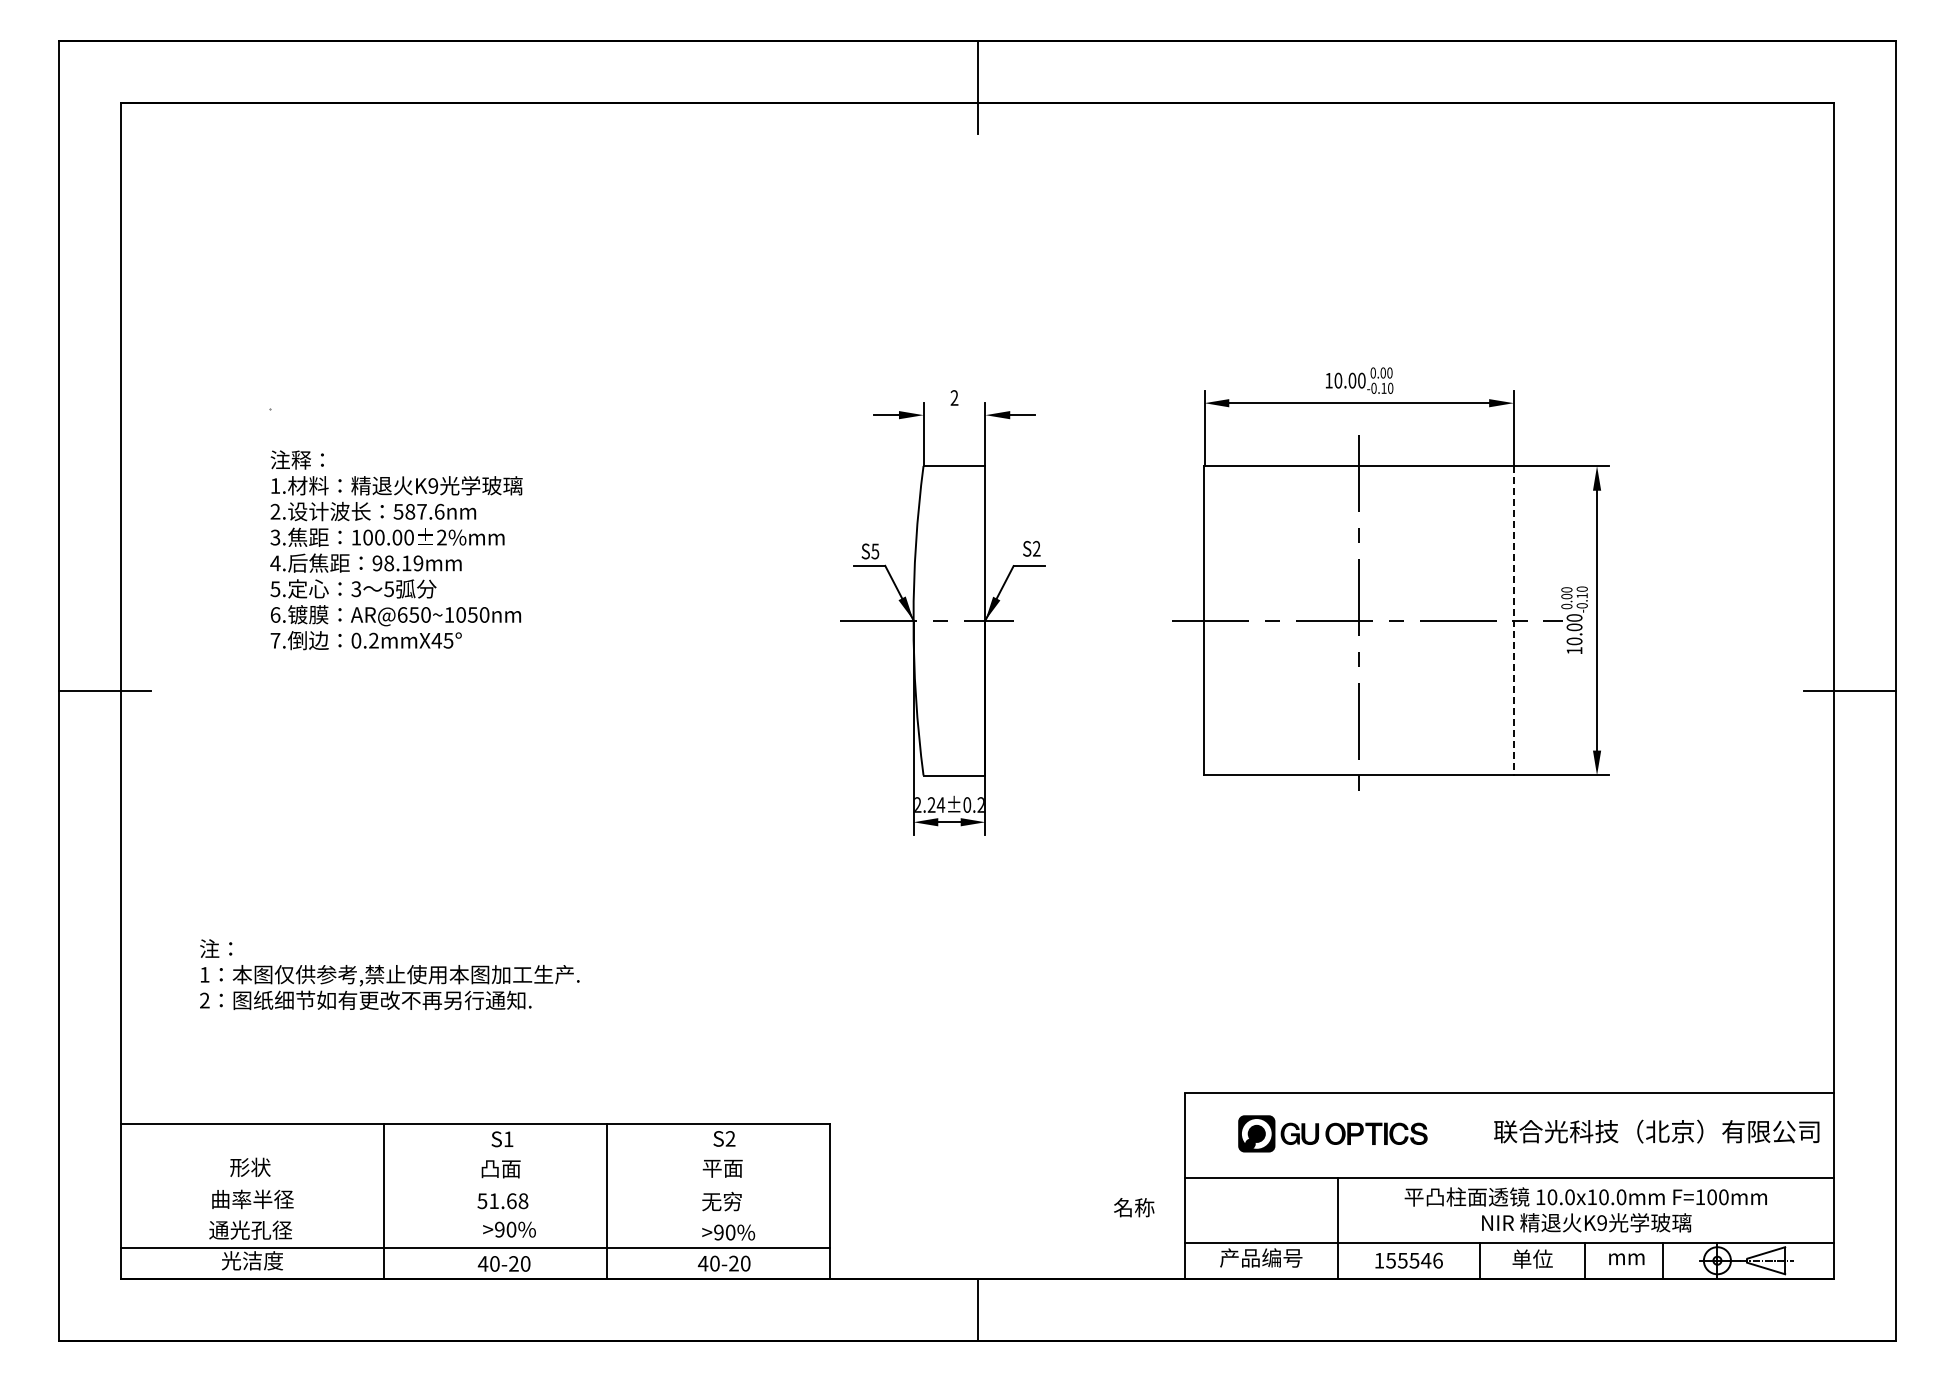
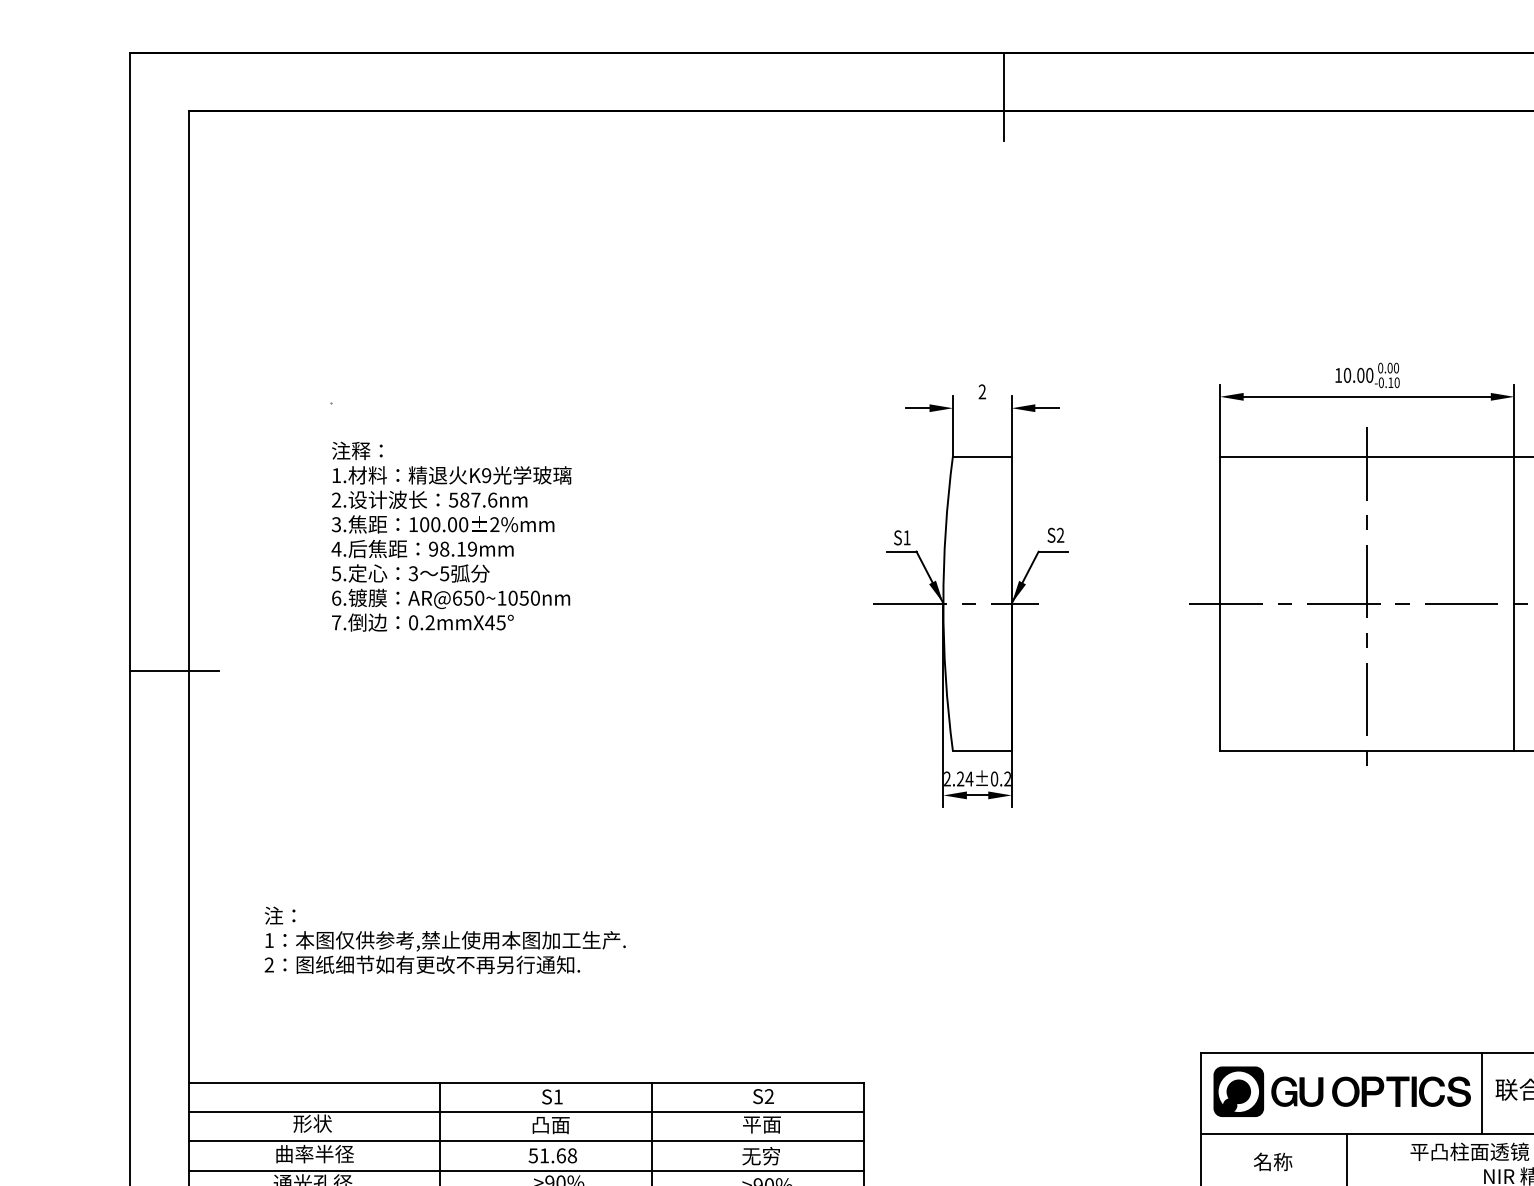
text: (875, 551) -> (907, 537), S5 -> S1
line: (1513, 620) -> (1514, 603), dashed -> solid
part: (1332, 1133) -> (1341, 1091), size x1.43
line: (1479, 1135) -> (1481, 1093), added
line: (474, 1155) -> (525, 1112), added
line: (474, 1186) -> (525, 1141), added
text: (1134, 1207) -> (1273, 1161), moved
line: (474, 1216) -> (525, 1170), added

